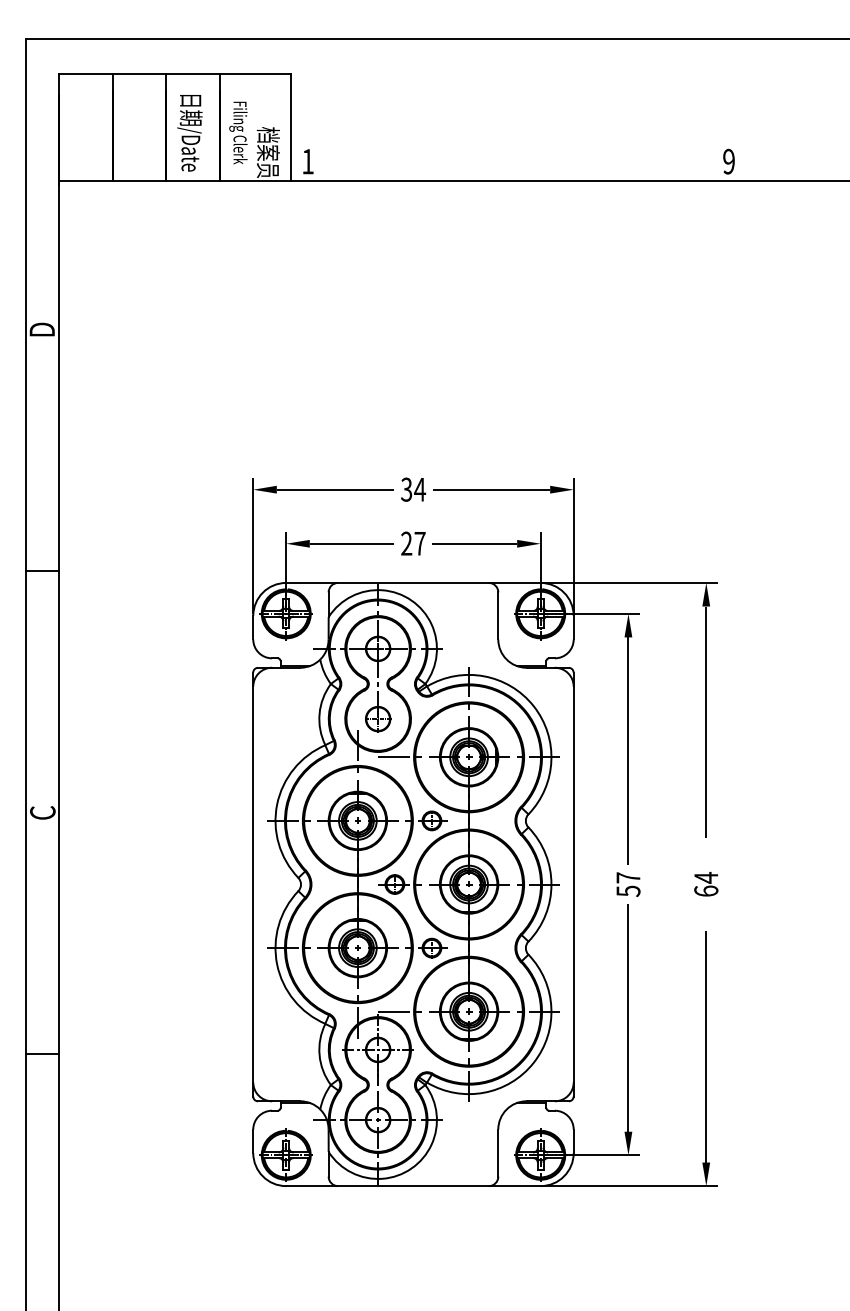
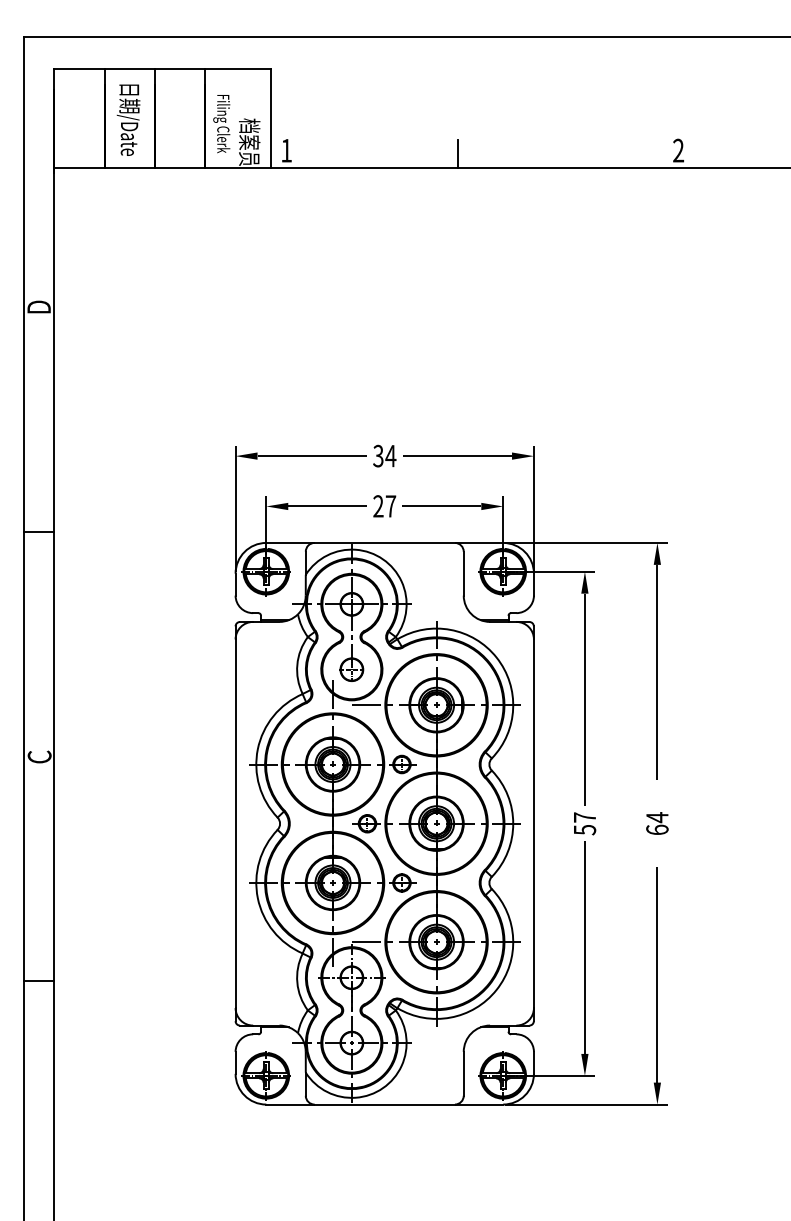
text: (189, 132) -> (128, 119), moved
text: (728, 161) -> (678, 150), 9 -> 2
line: (492, 164) -> (458, 153), added

